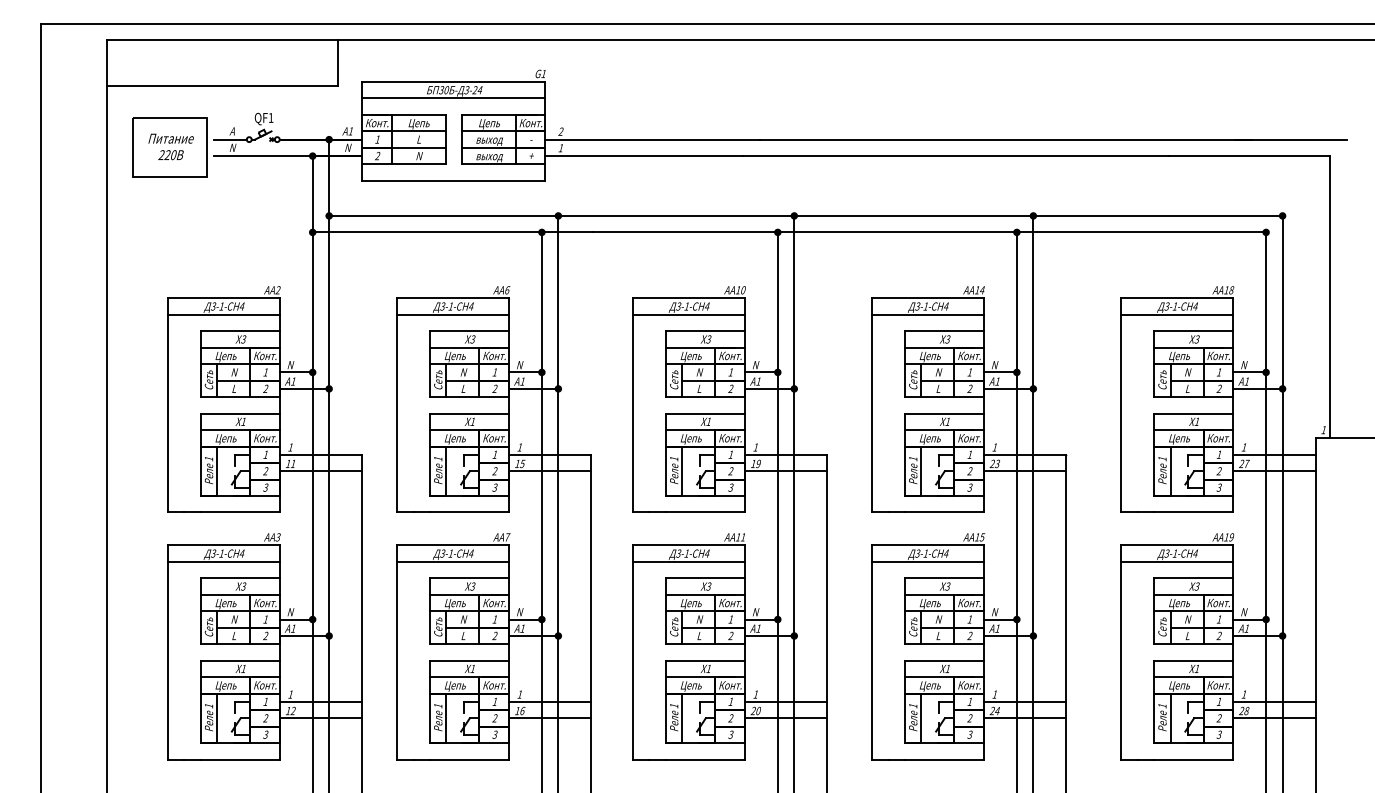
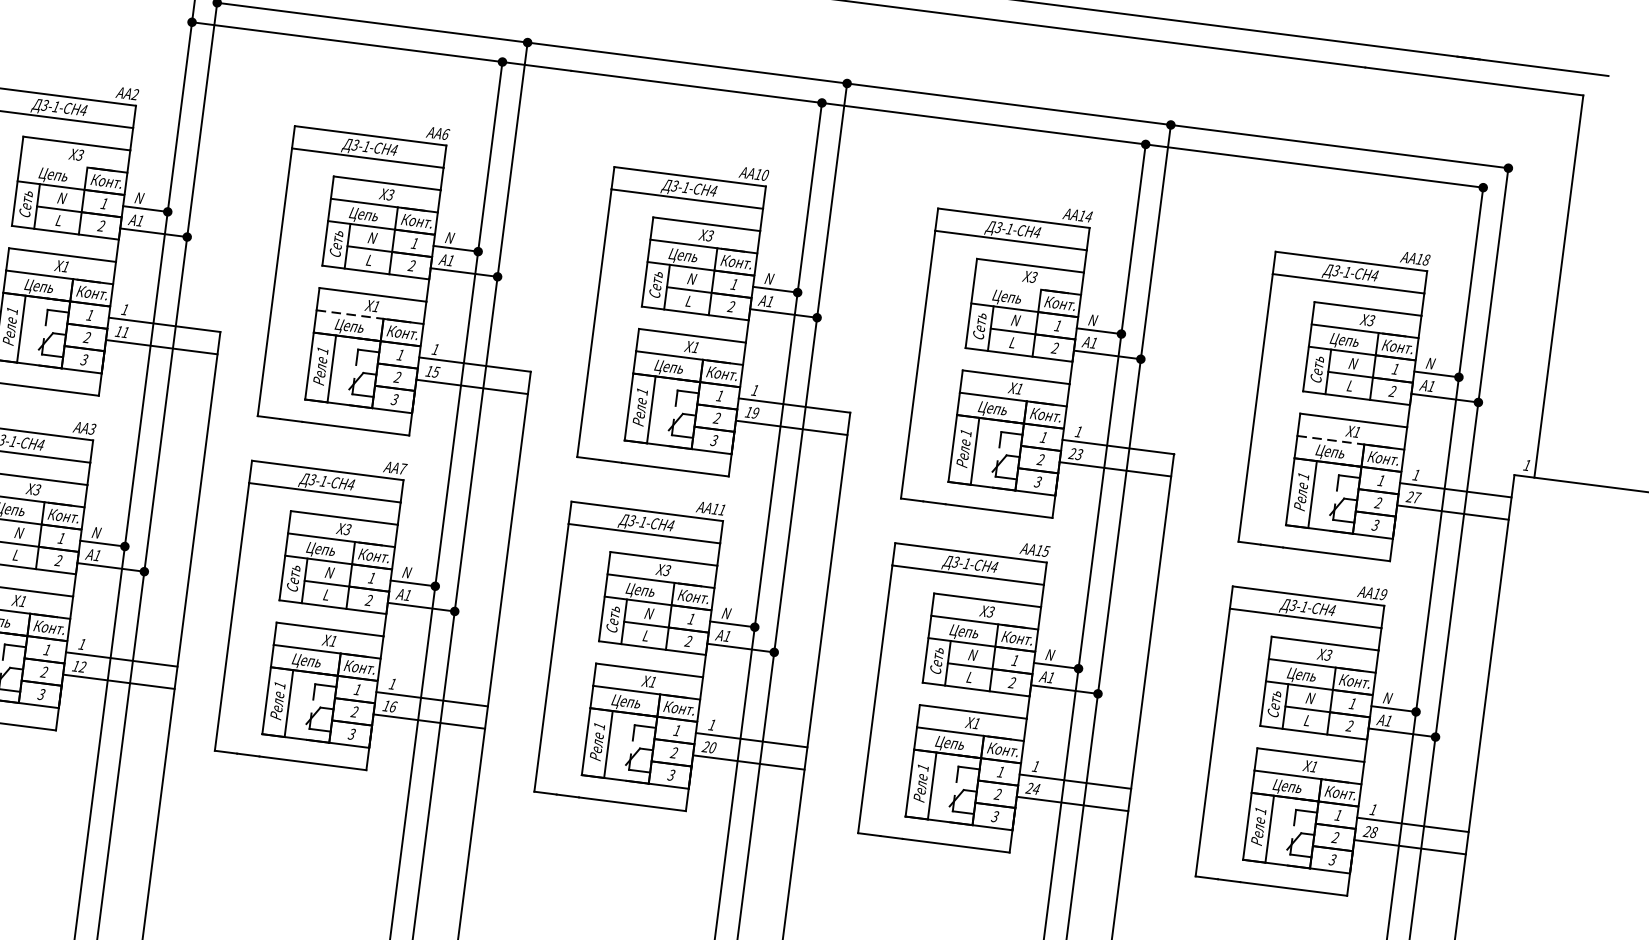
line: (225, 347) -> (54, 162), removed
line: (929, 347) -> (1007, 285), removed
line: (454, 430) -> (349, 315), solid -> dashed
line: (1178, 430) -> (1330, 440), solid -> dashed

